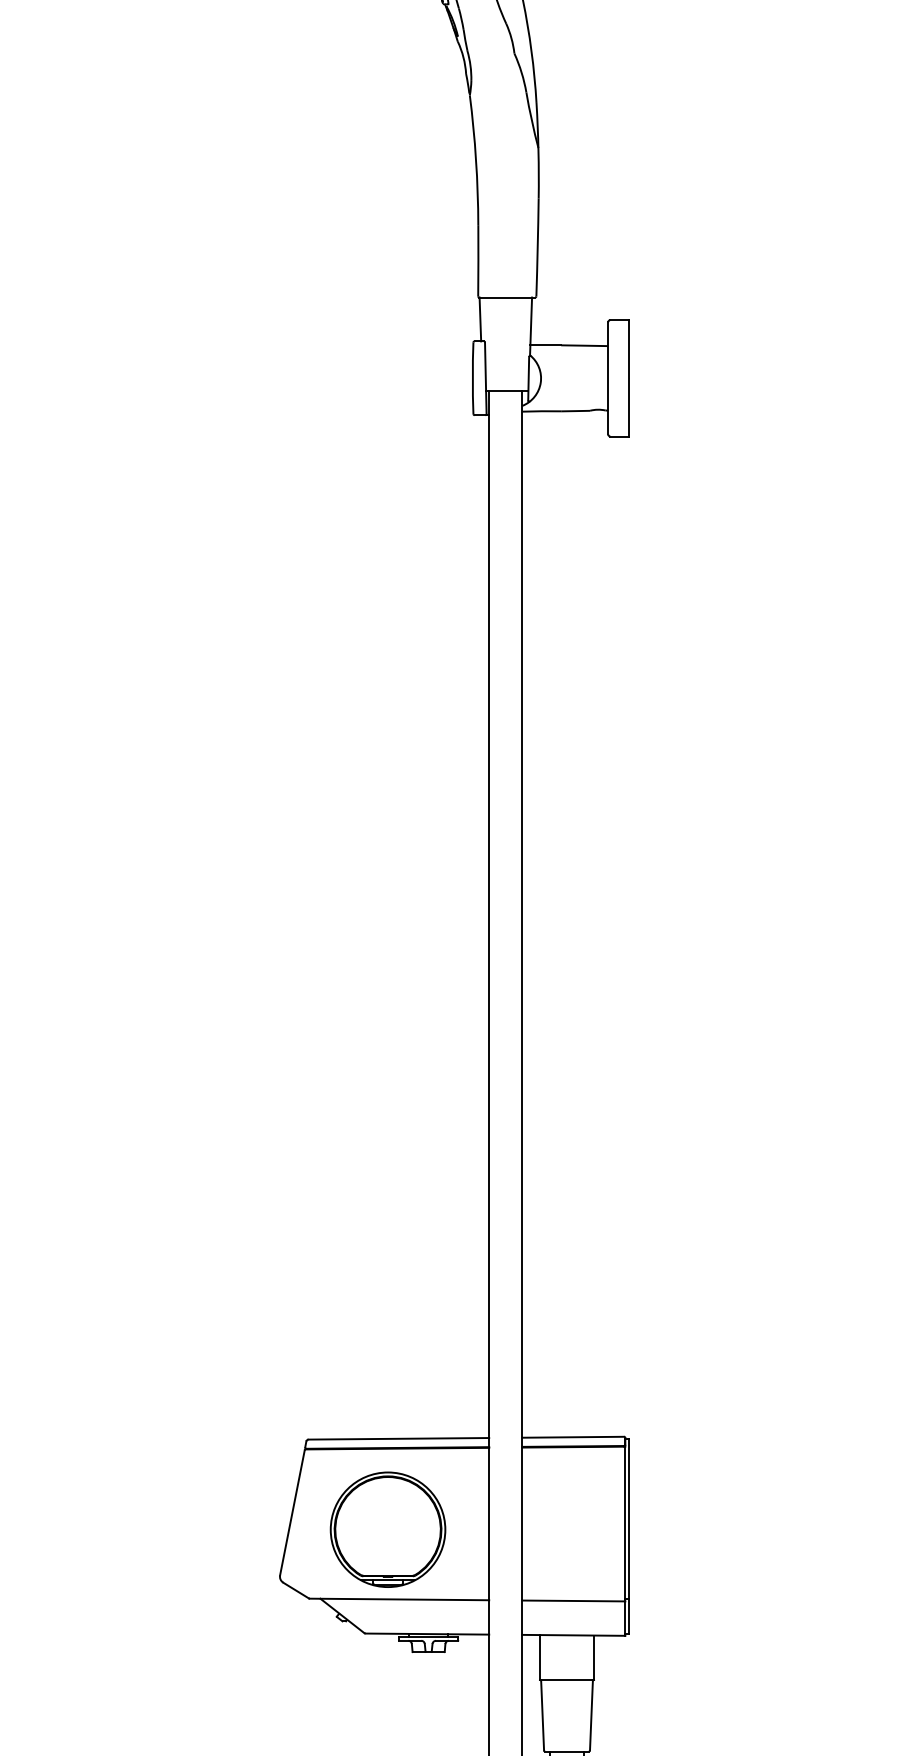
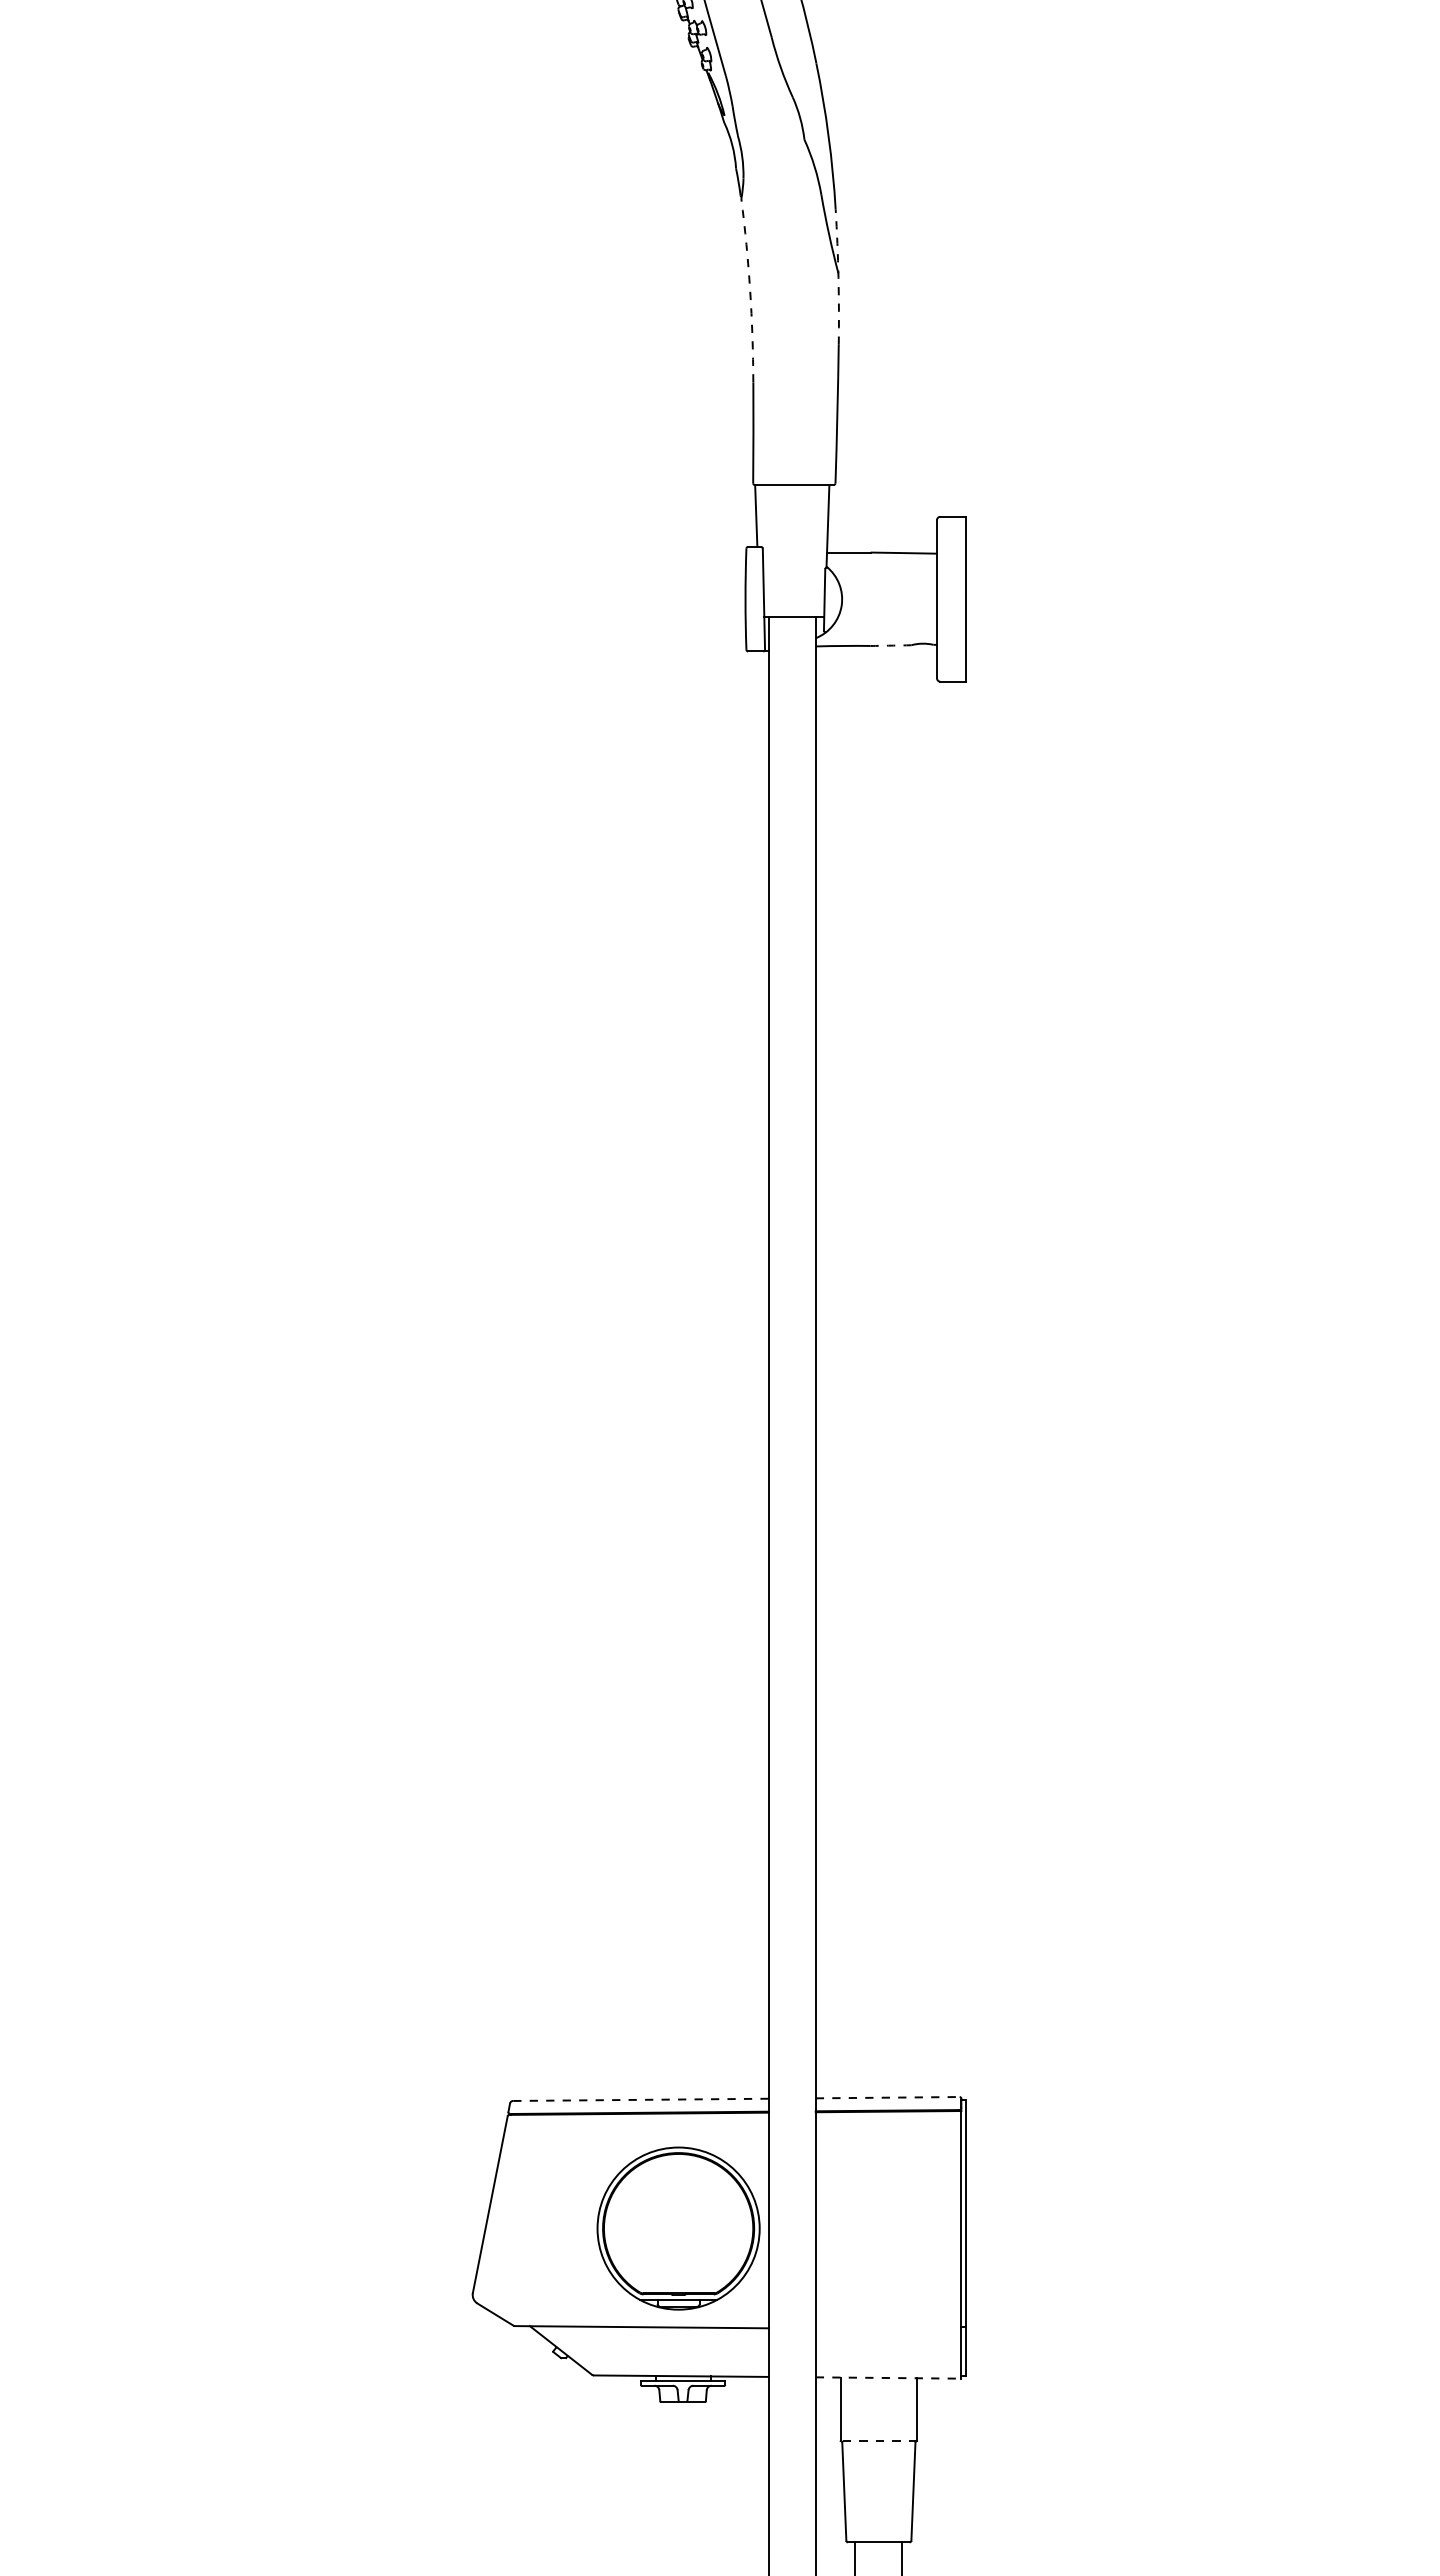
arc: (538, 150) -> (838, 277), solid -> dashed
arc: (476, 160) -> (750, 290), solid -> dashed
arc: (575, 411) -> (891, 645), solid -> dashed
line: (573, 1437) -> (887, 2097), solid -> dashed
line: (398, 1438) -> (640, 2099), solid -> dashed
part: (387, 1529) -> (678, 2228), moved
line: (573, 1600) -> (888, 2328), removed
line: (573, 1635) -> (888, 2378), solid -> dashed
line: (566, 1680) -> (878, 2441), solid -> dashed

